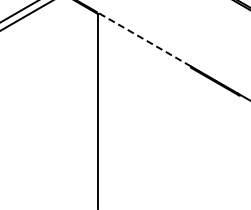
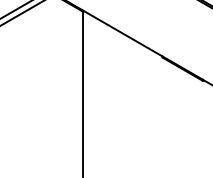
line: (143, 38) -> (121, 32), dashed -> solid

